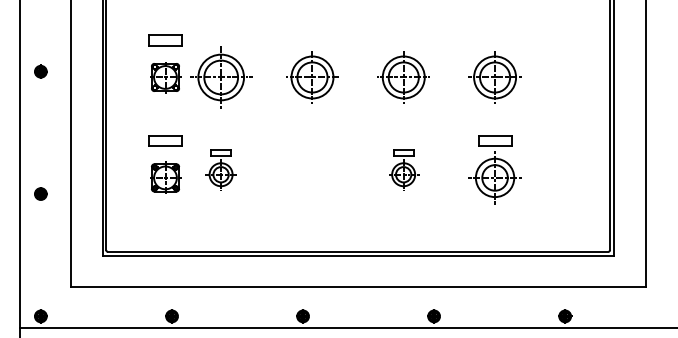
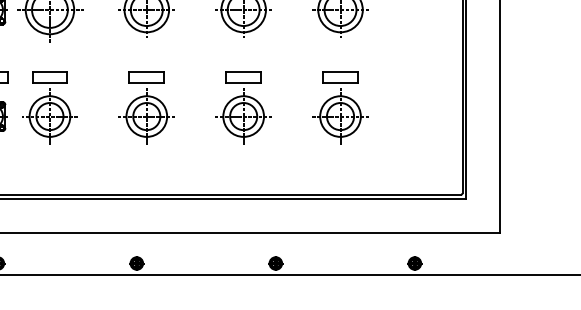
part: (220, 169) -> (49, 107), size x1.67
part: (312, 169) -> (146, 107), added
part: (403, 169) -> (243, 107), size x1.67

